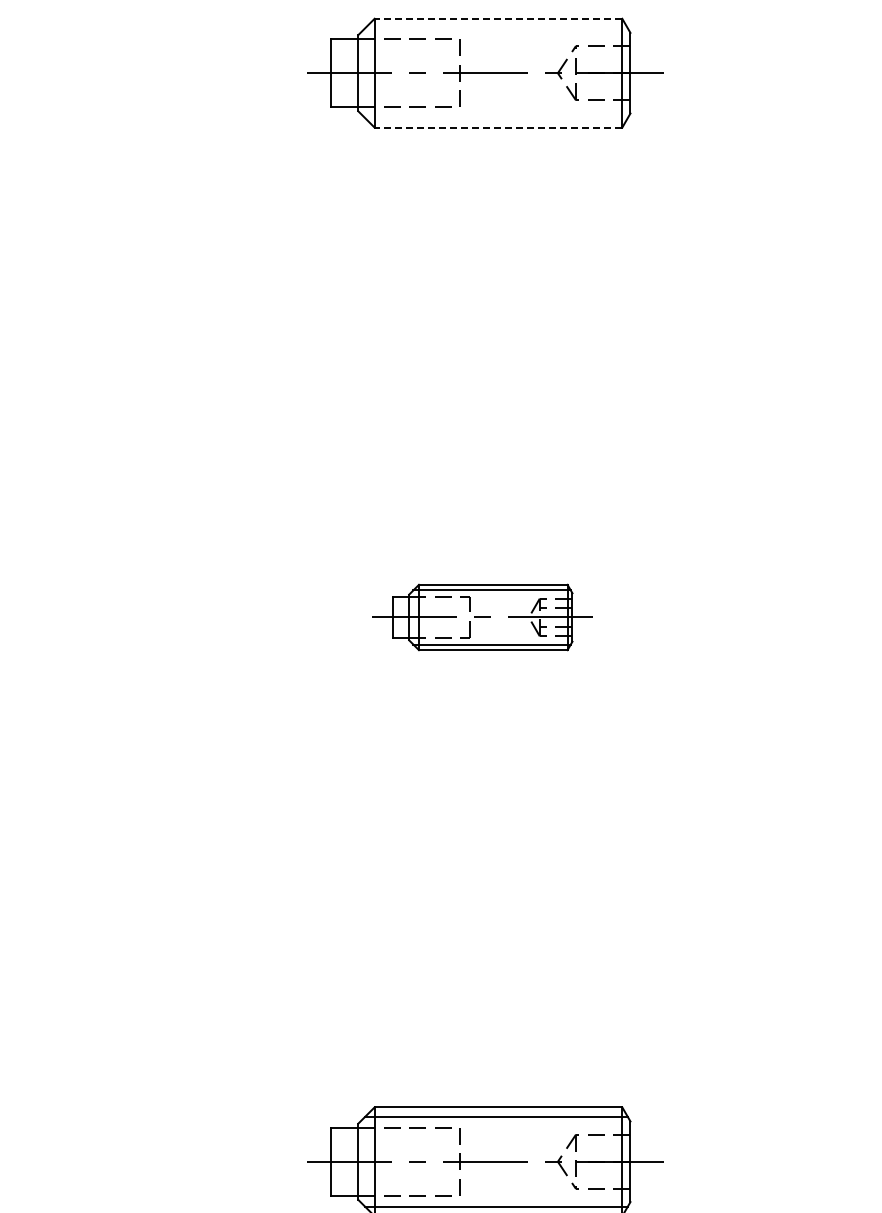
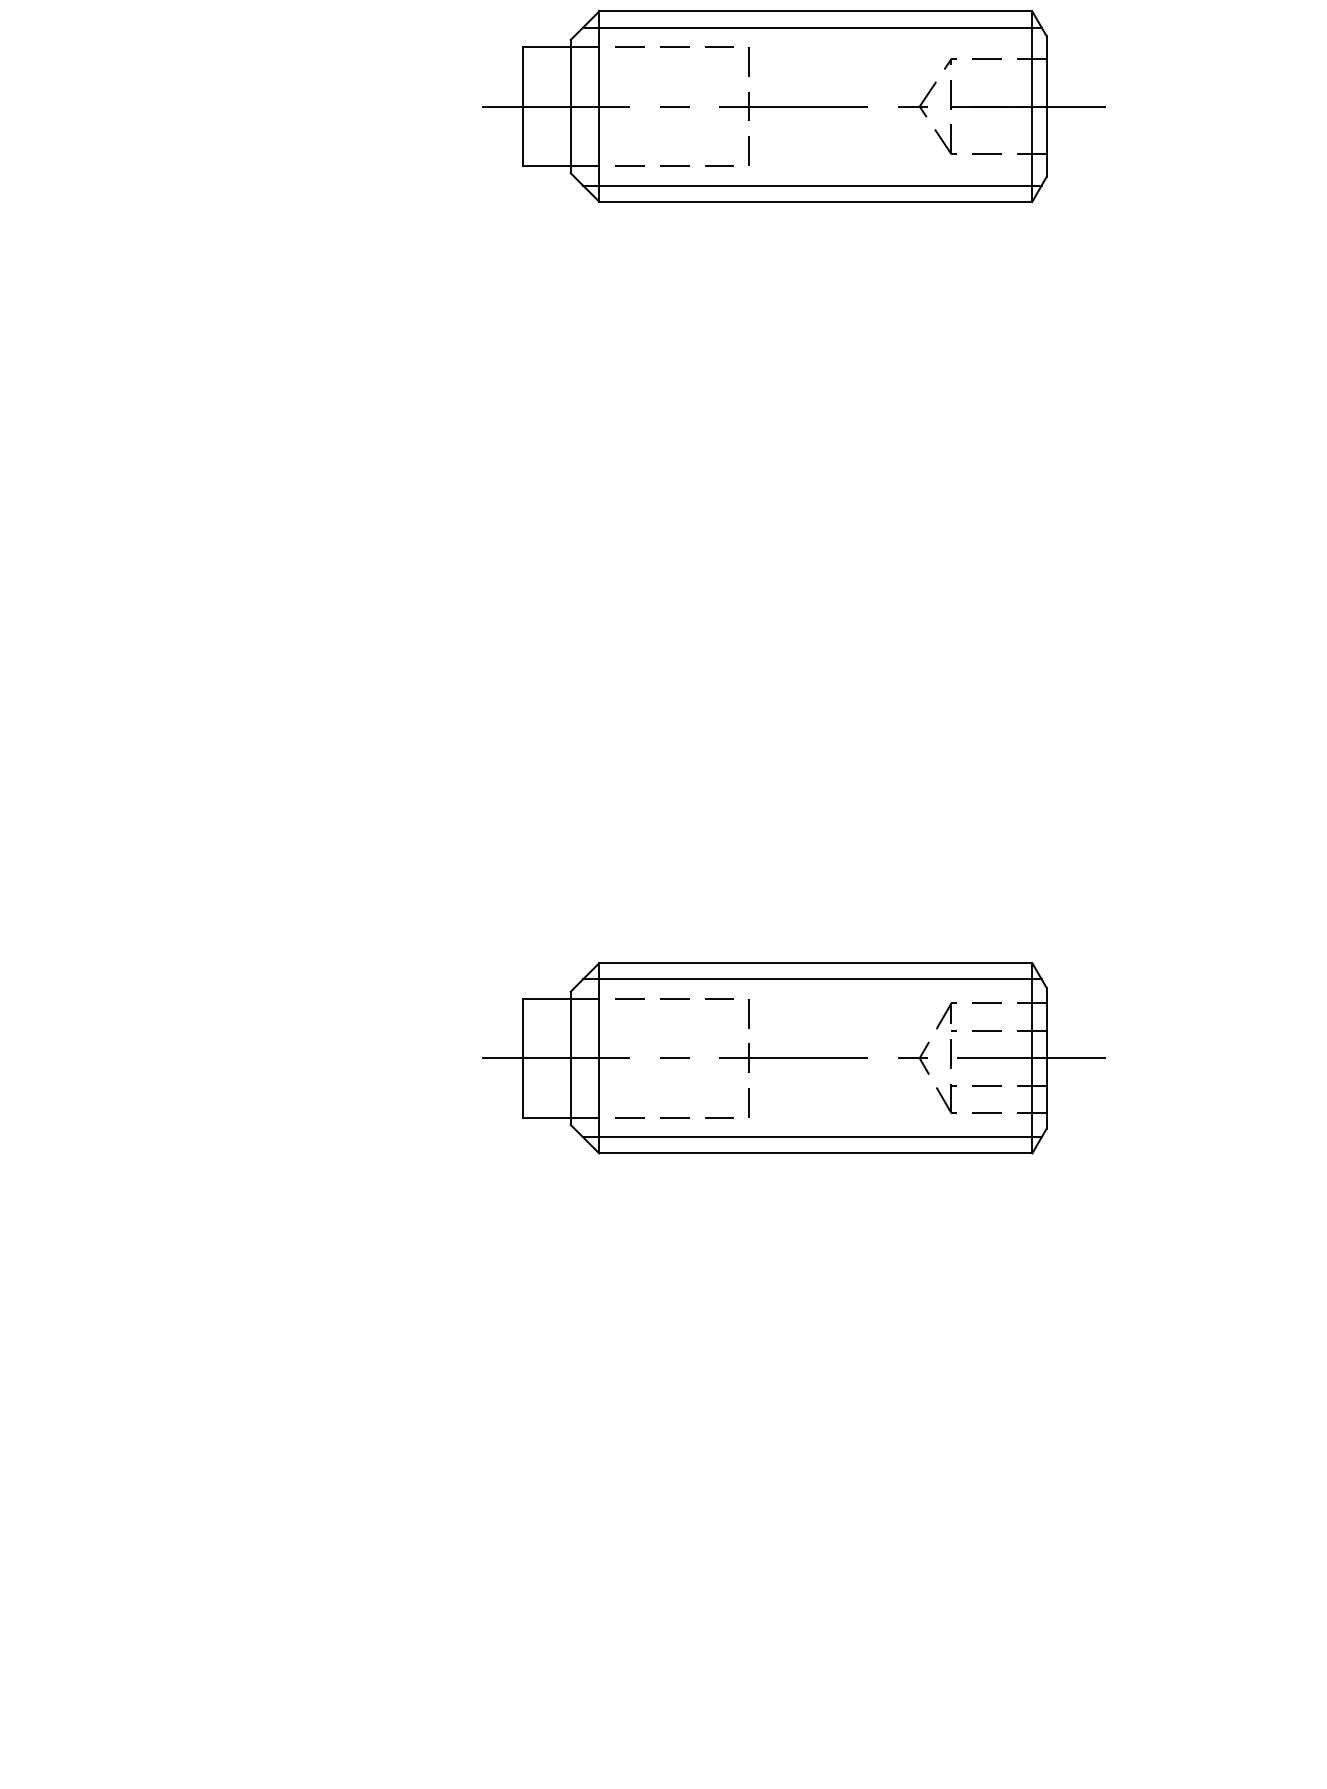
line: (498, 18) -> (815, 10), dashed -> solid
line: (496, 27) -> (812, 26), added
line: (496, 118) -> (812, 185), added
line: (498, 127) -> (815, 201), dashed -> solid
part: (485, 617) -> (793, 1058), size x1.67

